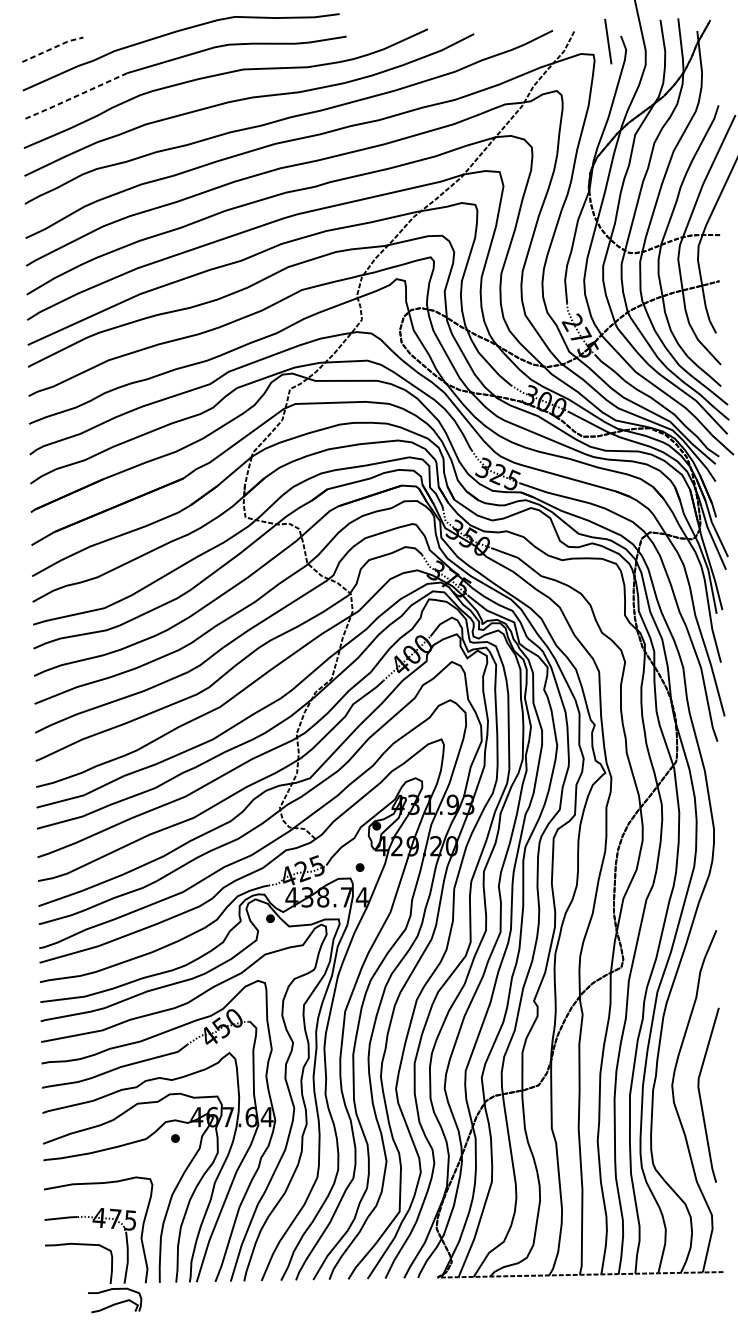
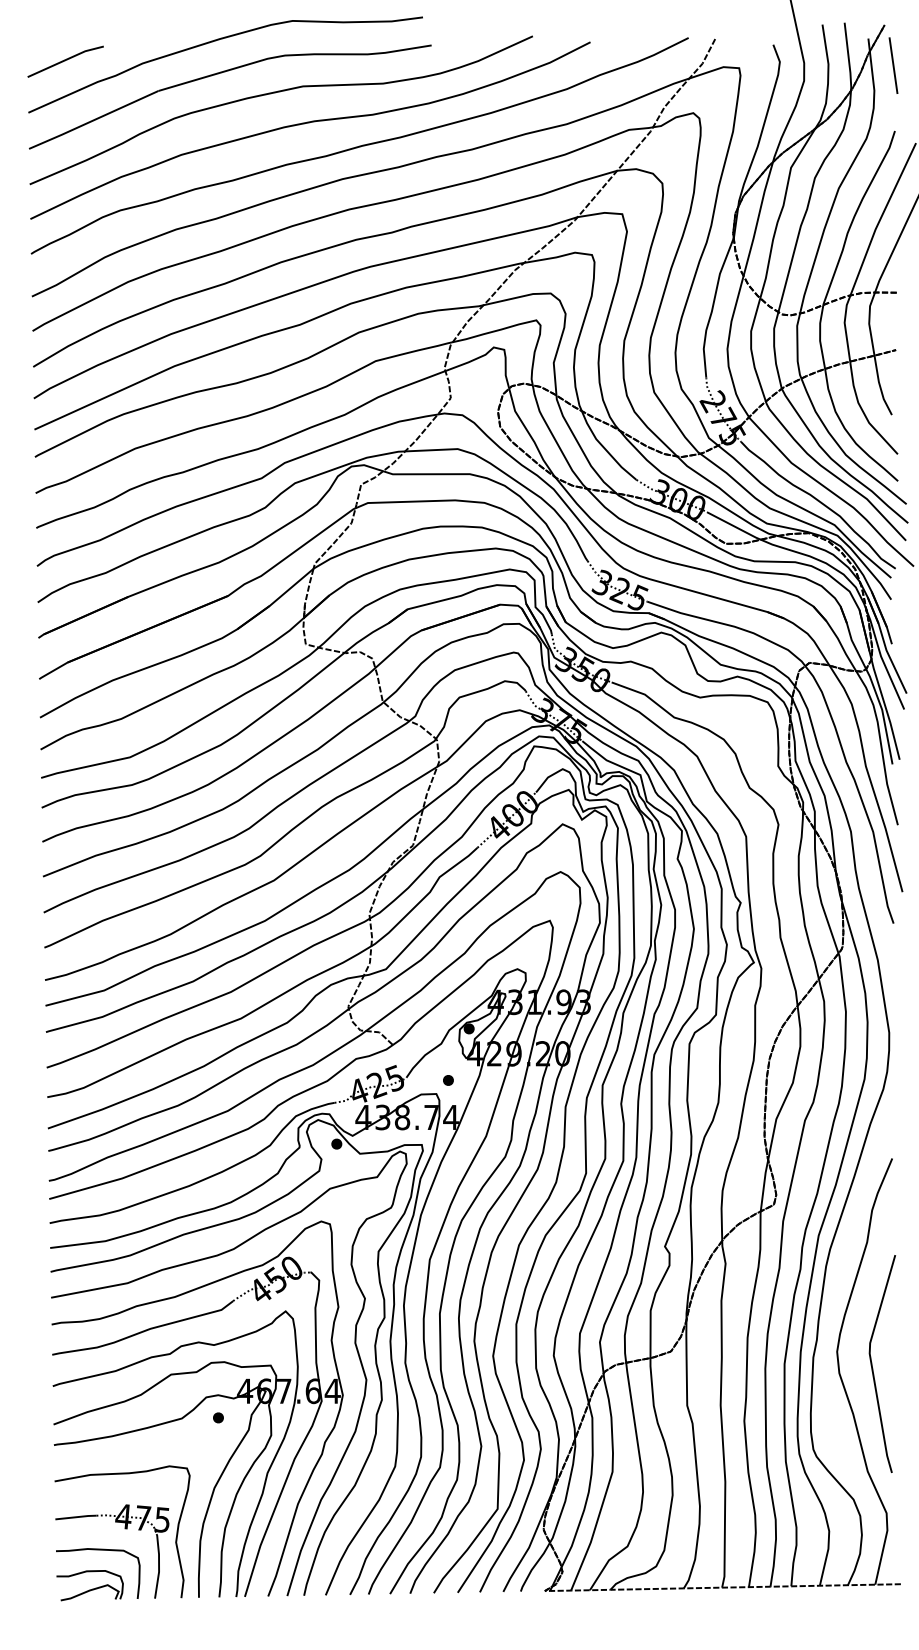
line: (608, 41) -> (893, 65), moved
line: (53, 47) -> (66, 59), dashed -> solid
line: (74, 96) -> (92, 120), dashed -> solid
part: (114, 1300) -> (89, 1585), moved

